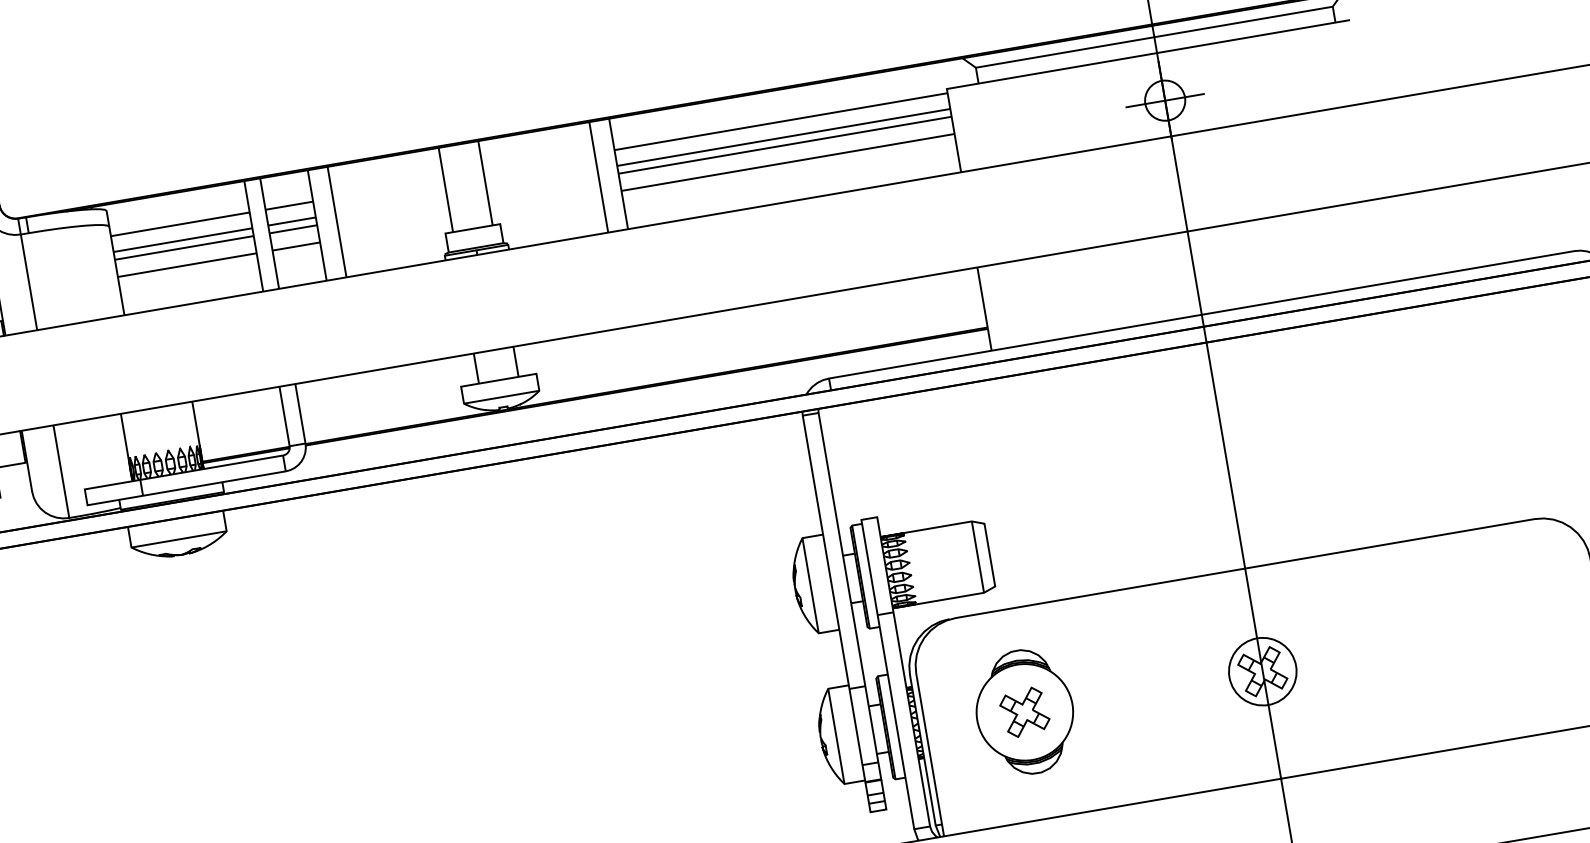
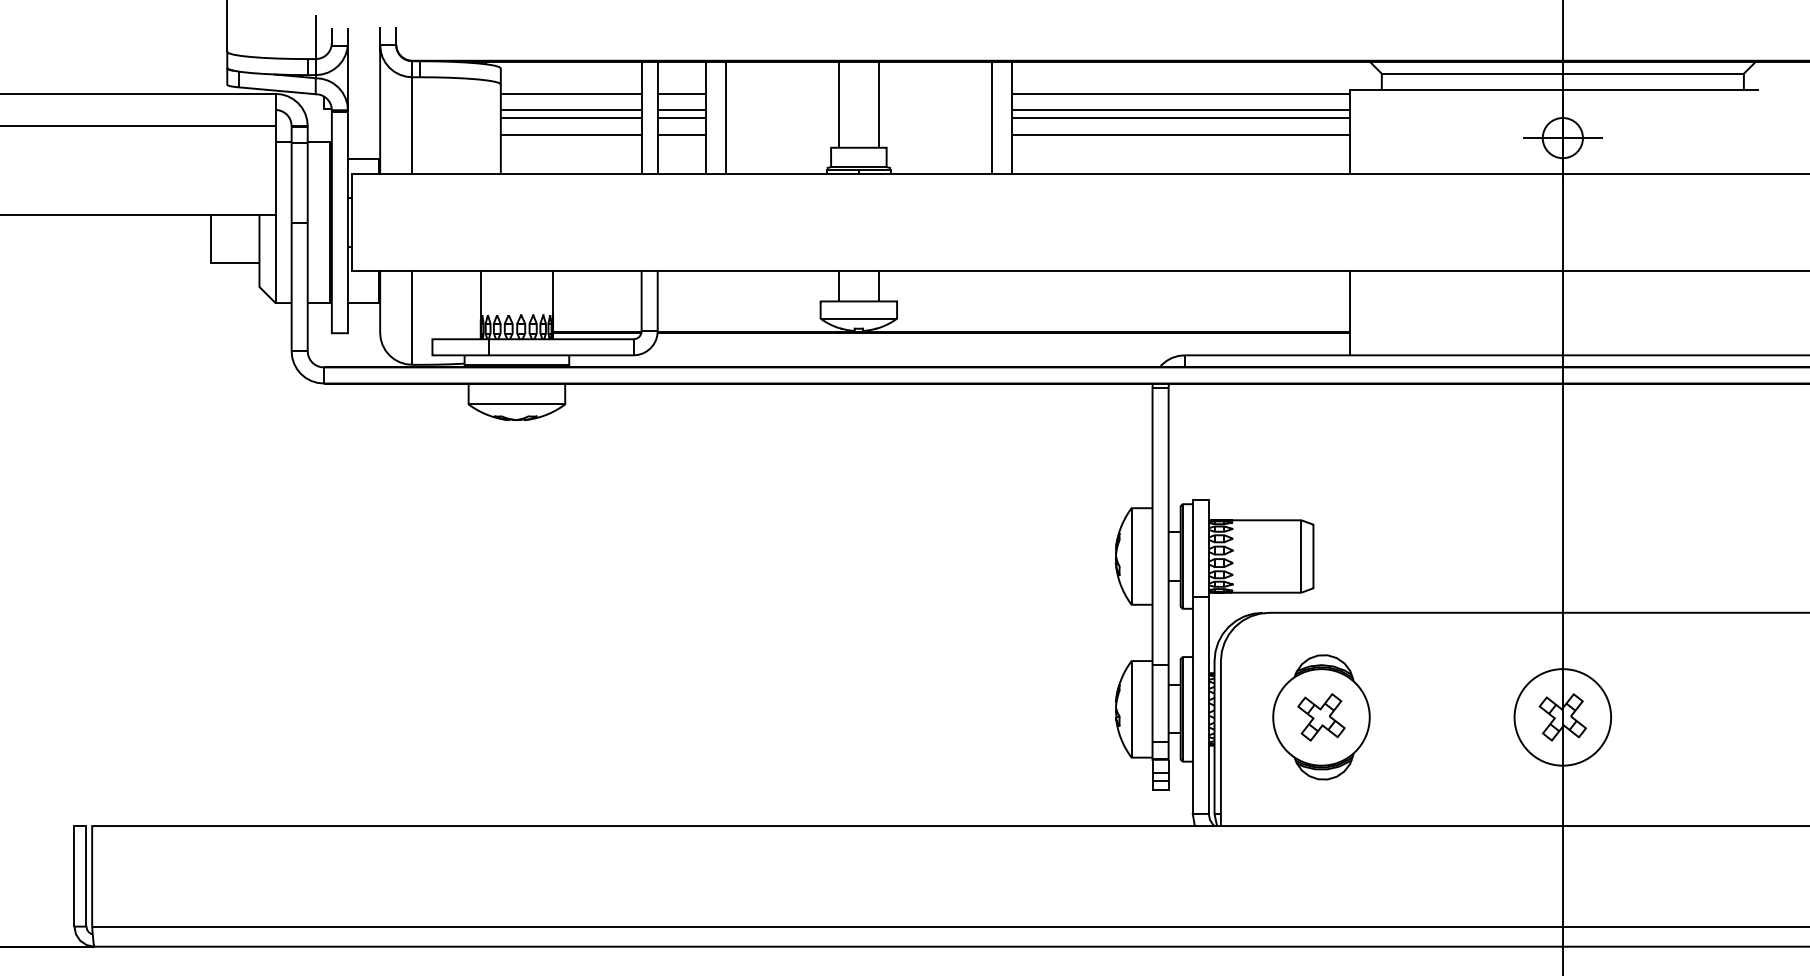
circle: (1262, 671) -> (1562, 717), size x1.43

